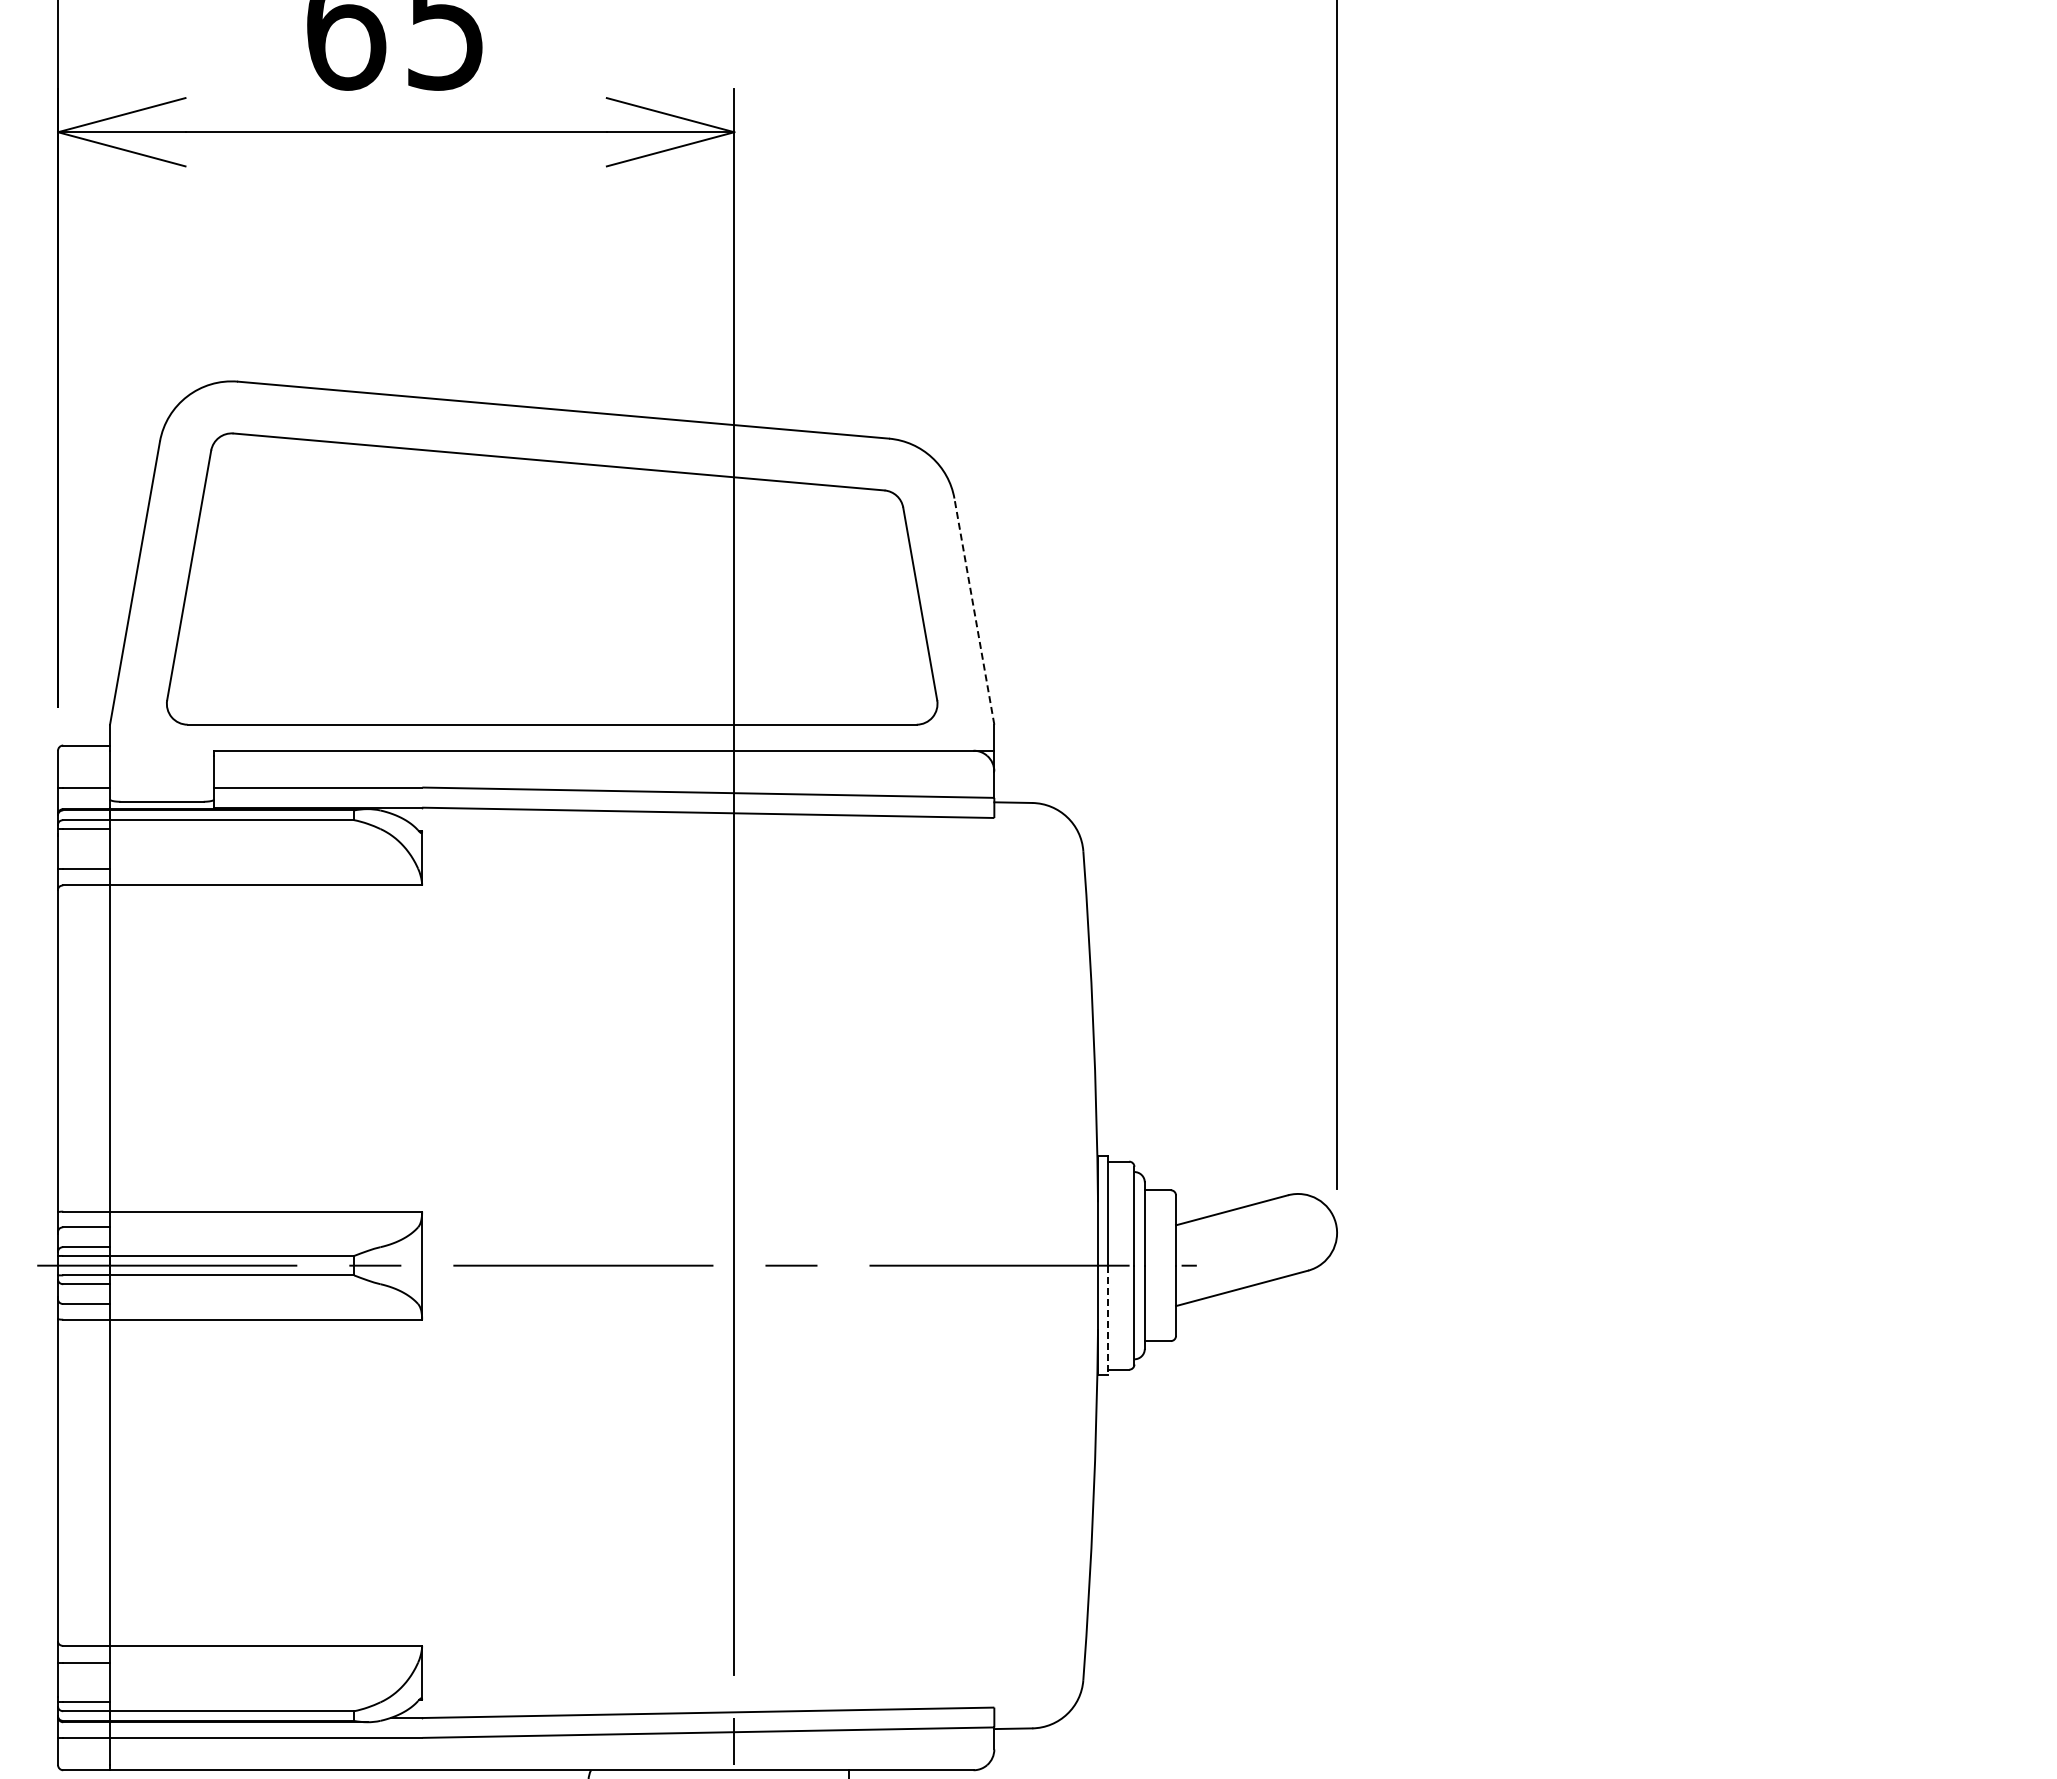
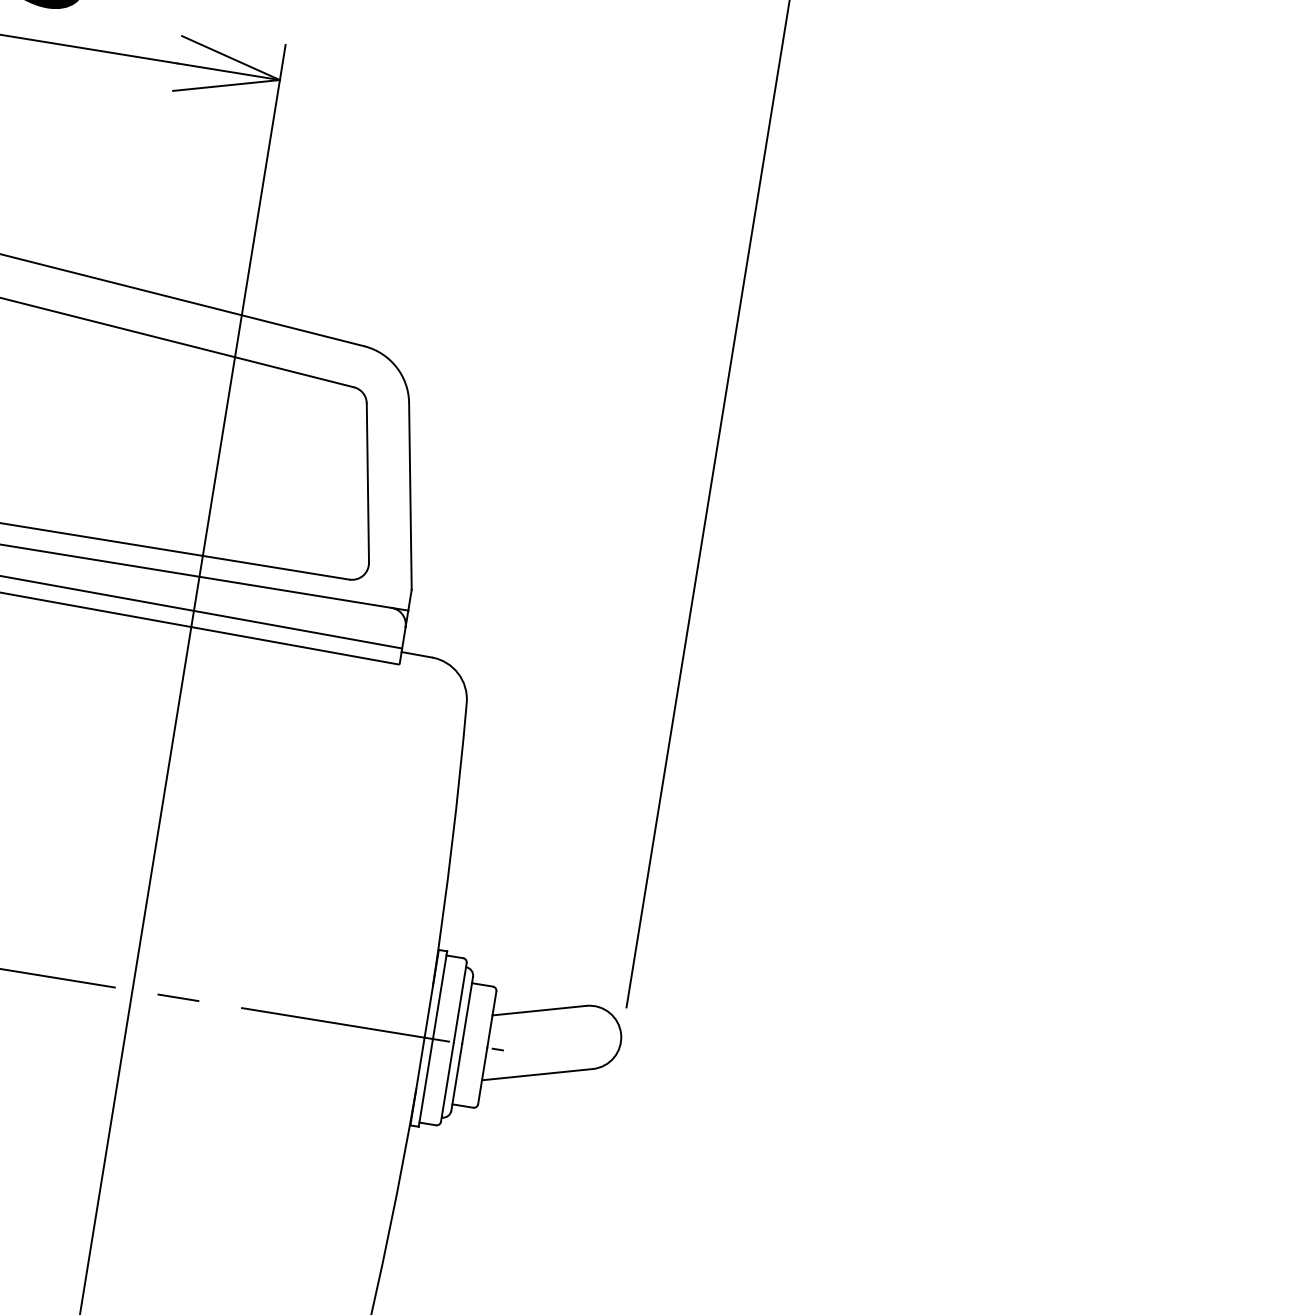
line: (974, 611) -> (410, 496), dashed -> solid
line: (1108, 1320) -> (425, 1083), dashed -> solid

